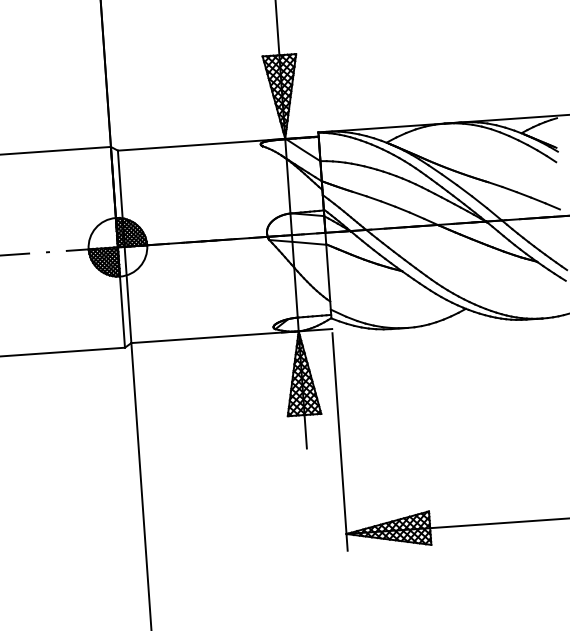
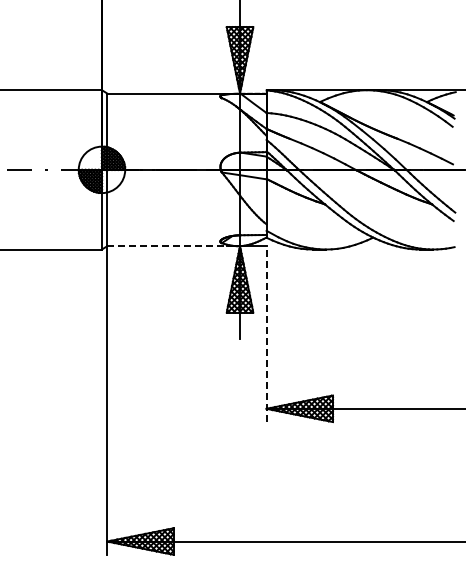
line: (213, 337) -> (172, 246), solid -> dashed
line: (340, 442) -> (266, 336), solid -> dashed

